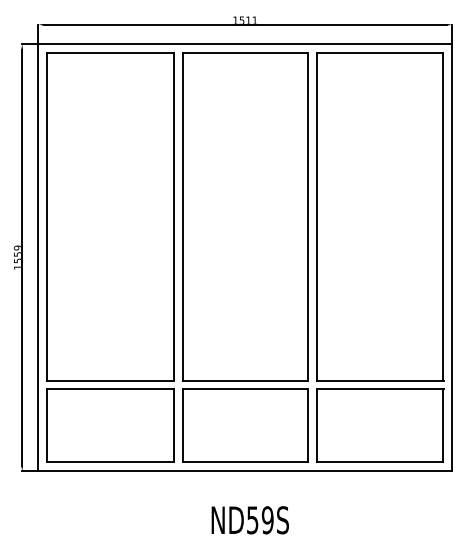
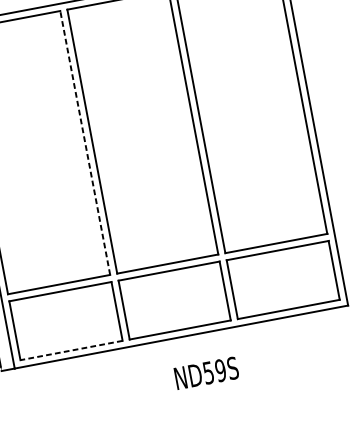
line: (173, 216) -> (84, 142), solid -> dashed
line: (110, 462) -> (71, 350), solid -> dashed
text: (249, 520) -> (206, 373), moved

